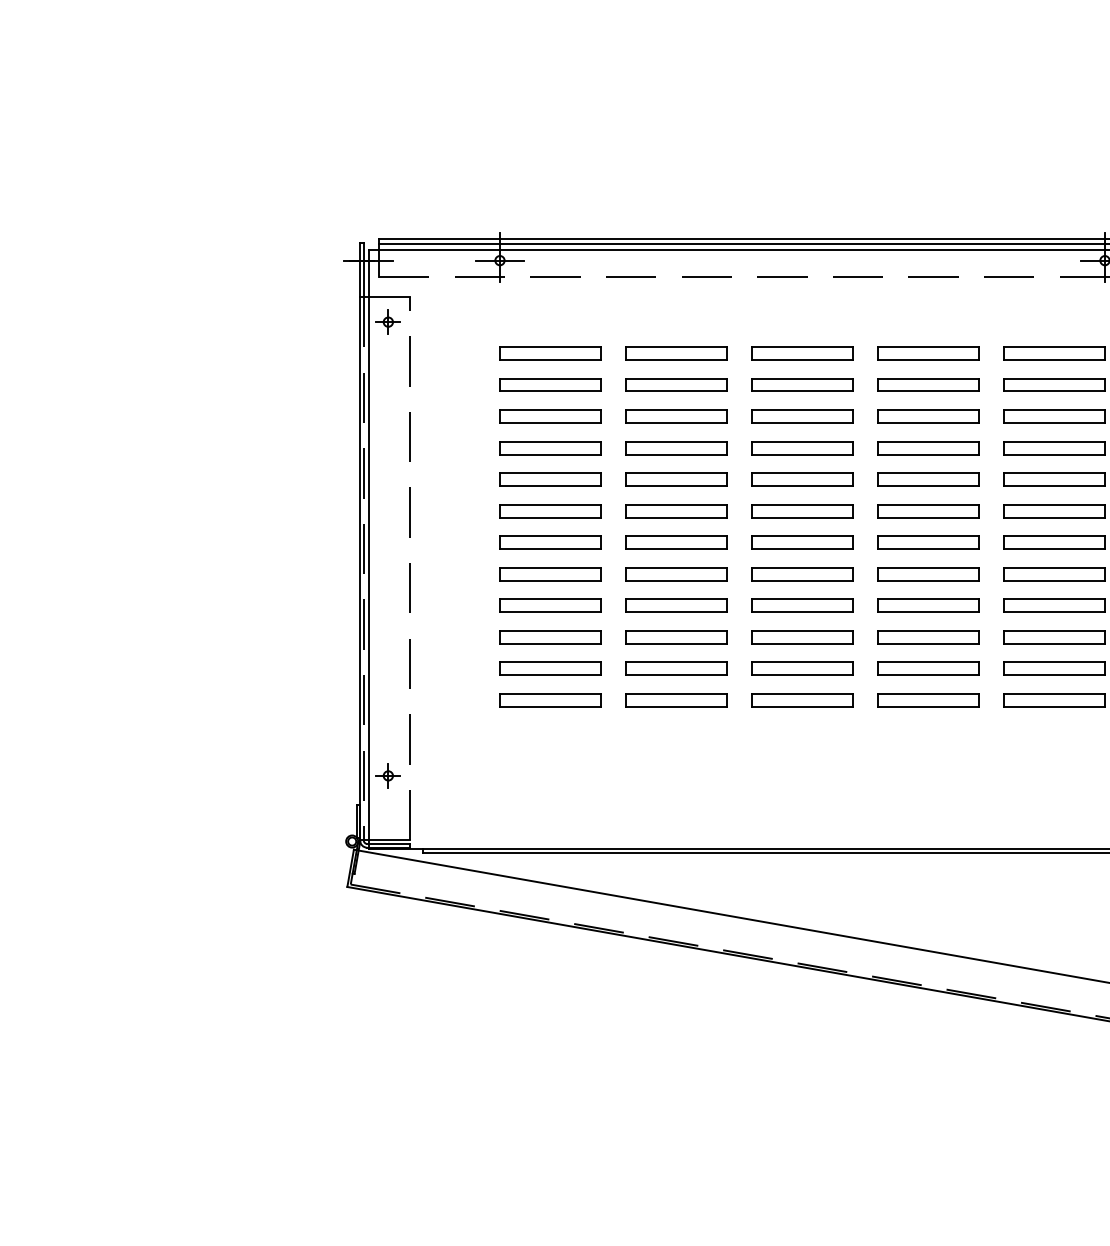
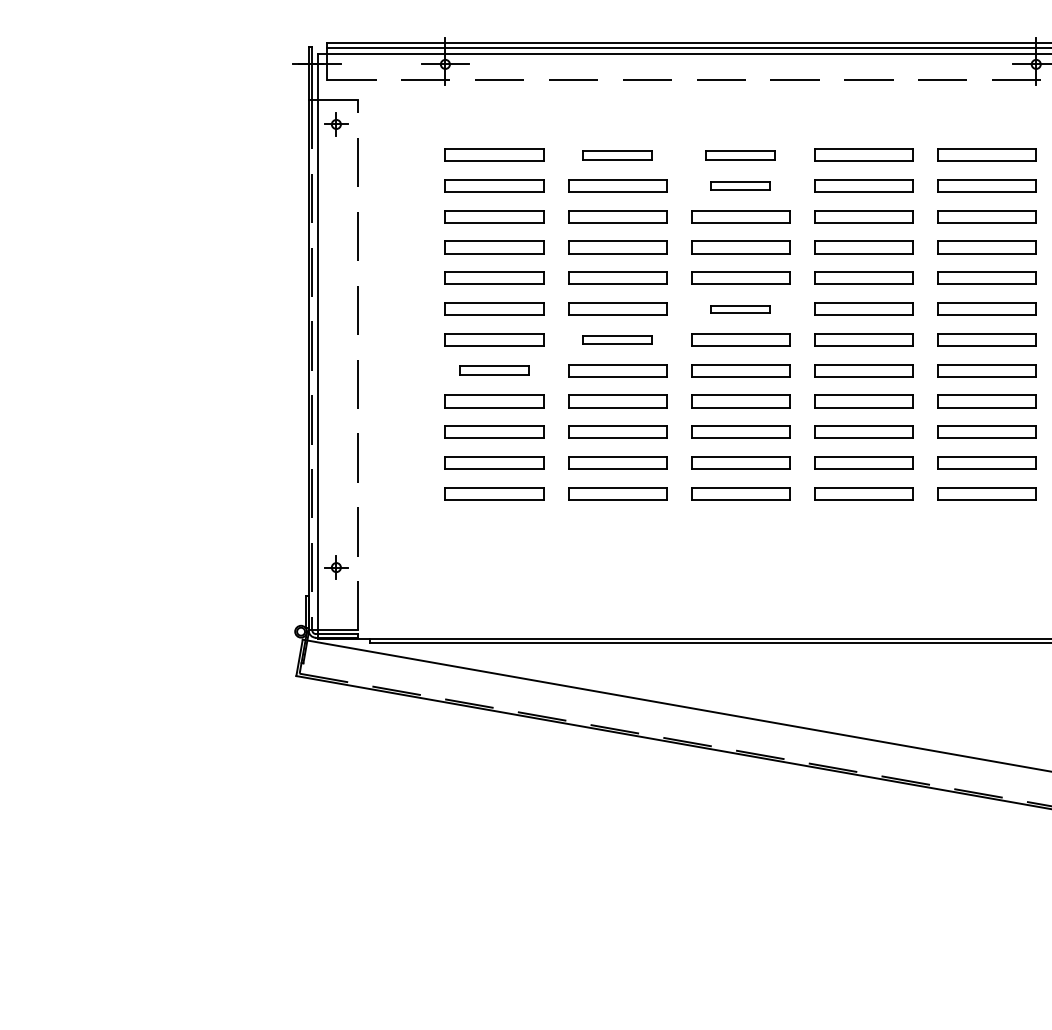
part: (676, 353) -> (617, 155), size x0.7
part: (802, 353) -> (740, 155), size x0.7
part: (802, 384) -> (740, 185), size x0.6
part: (802, 511) -> (740, 309), size x0.6
part: (676, 542) -> (617, 339), size x0.7
part: (550, 574) -> (494, 370), size x0.7

